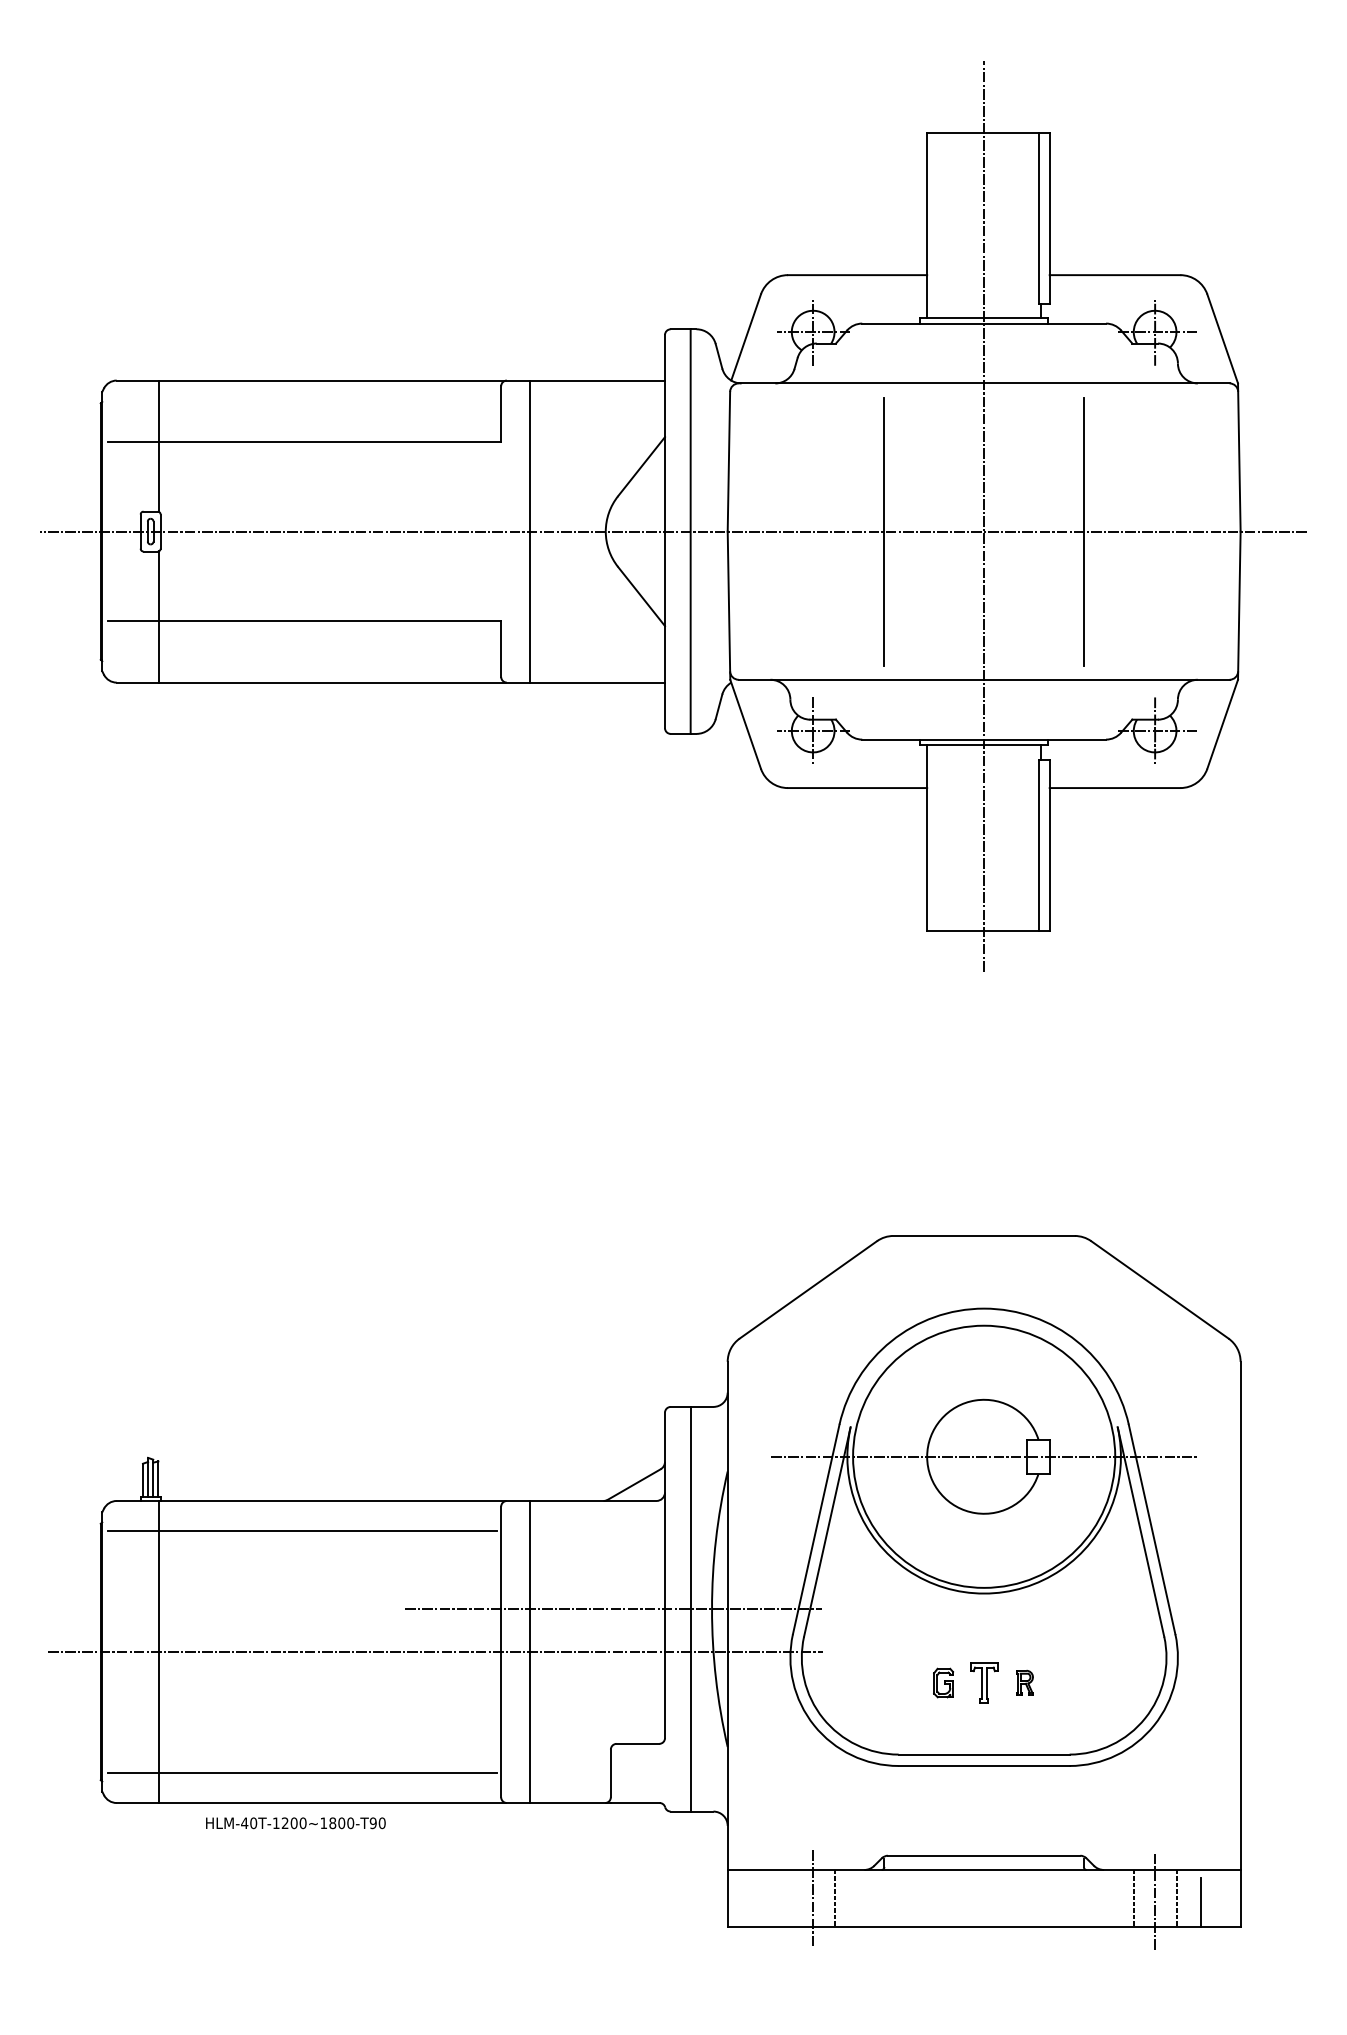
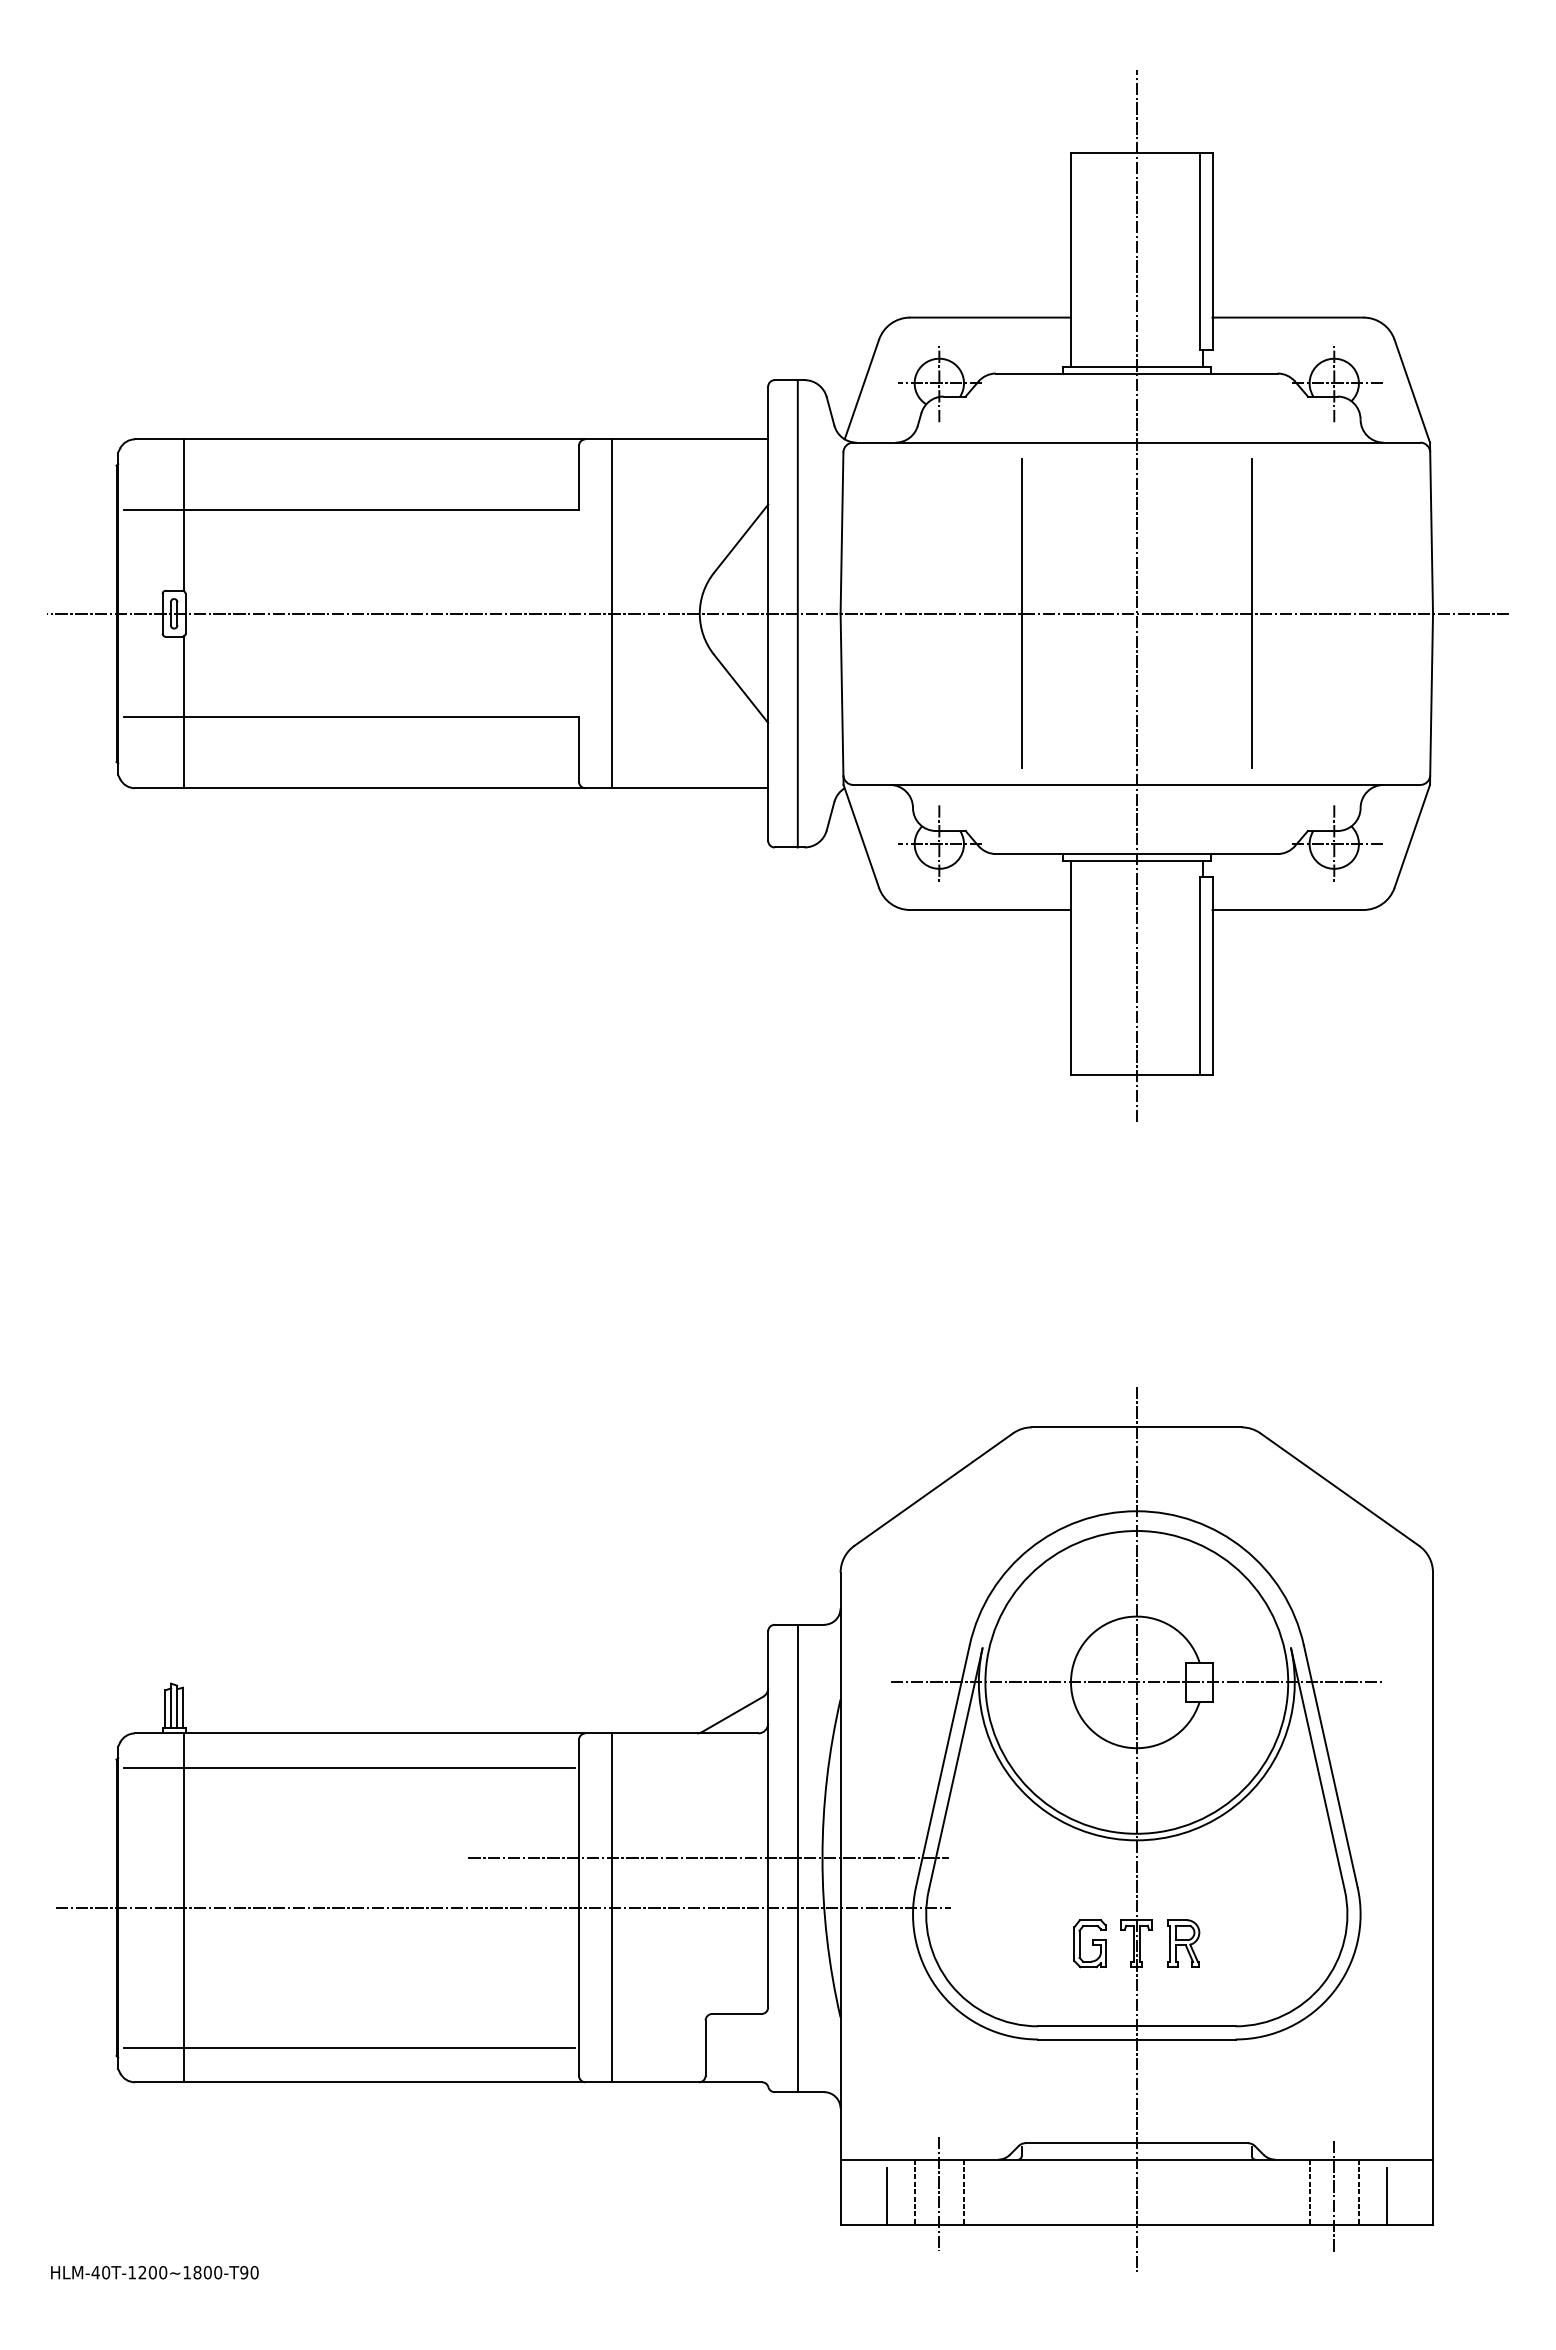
line: (983, 1583) -> (1136, 1828), added
part: (943, 1682) -> (1089, 1943), size x1.43
part: (1024, 1682) -> (1183, 1943), size x1.67
text: (295, 1823) -> (154, 2272), moved
line: (791, 1898) -> (914, 2192), added
line: (767, 1901) -> (886, 2196), added

